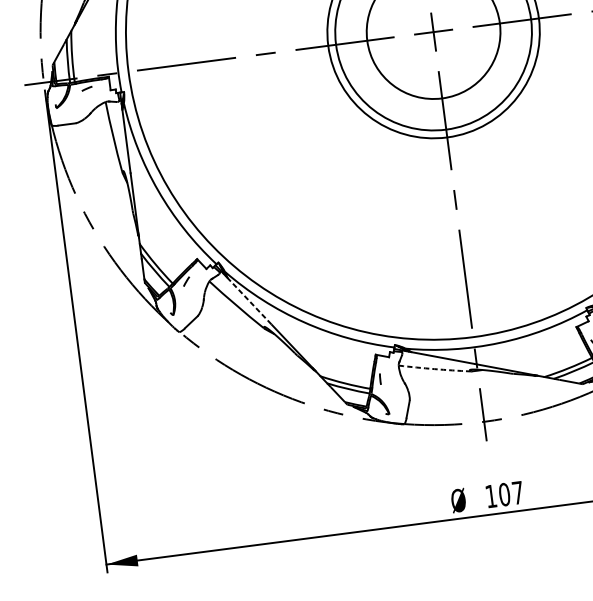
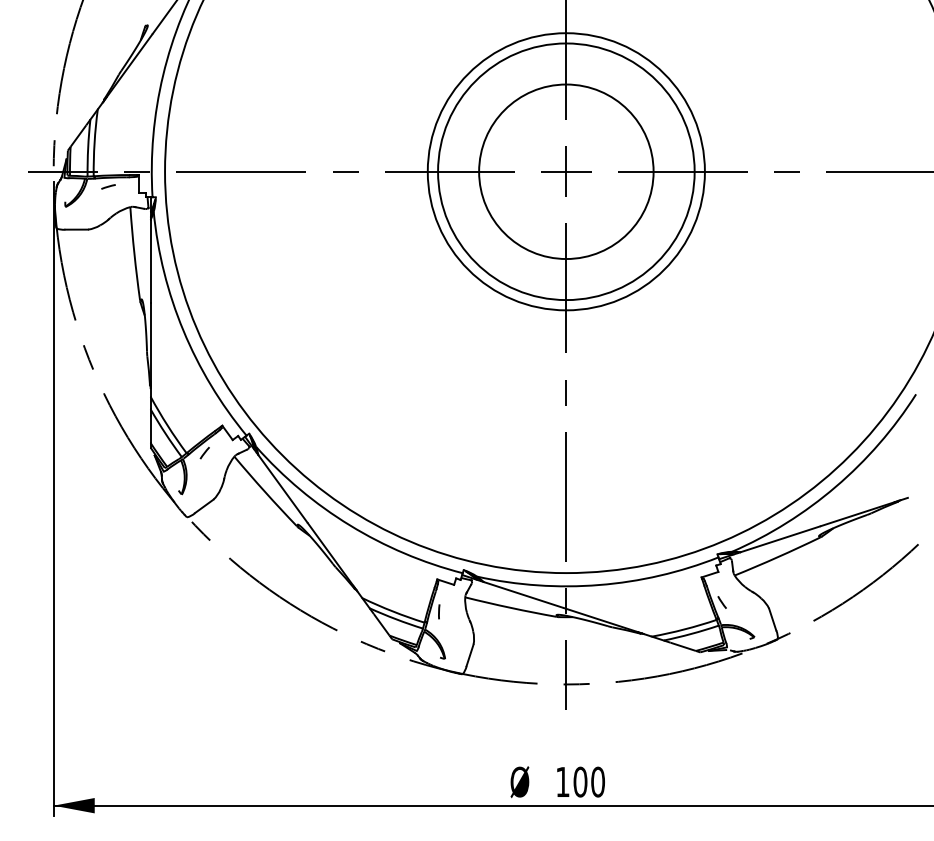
line: (249, 300) -> (282, 488), dashed -> solid
arc: (434, 368) -> (510, 607), dashed -> solid
text: (517, 492) -> (597, 781), 107 -> 100

